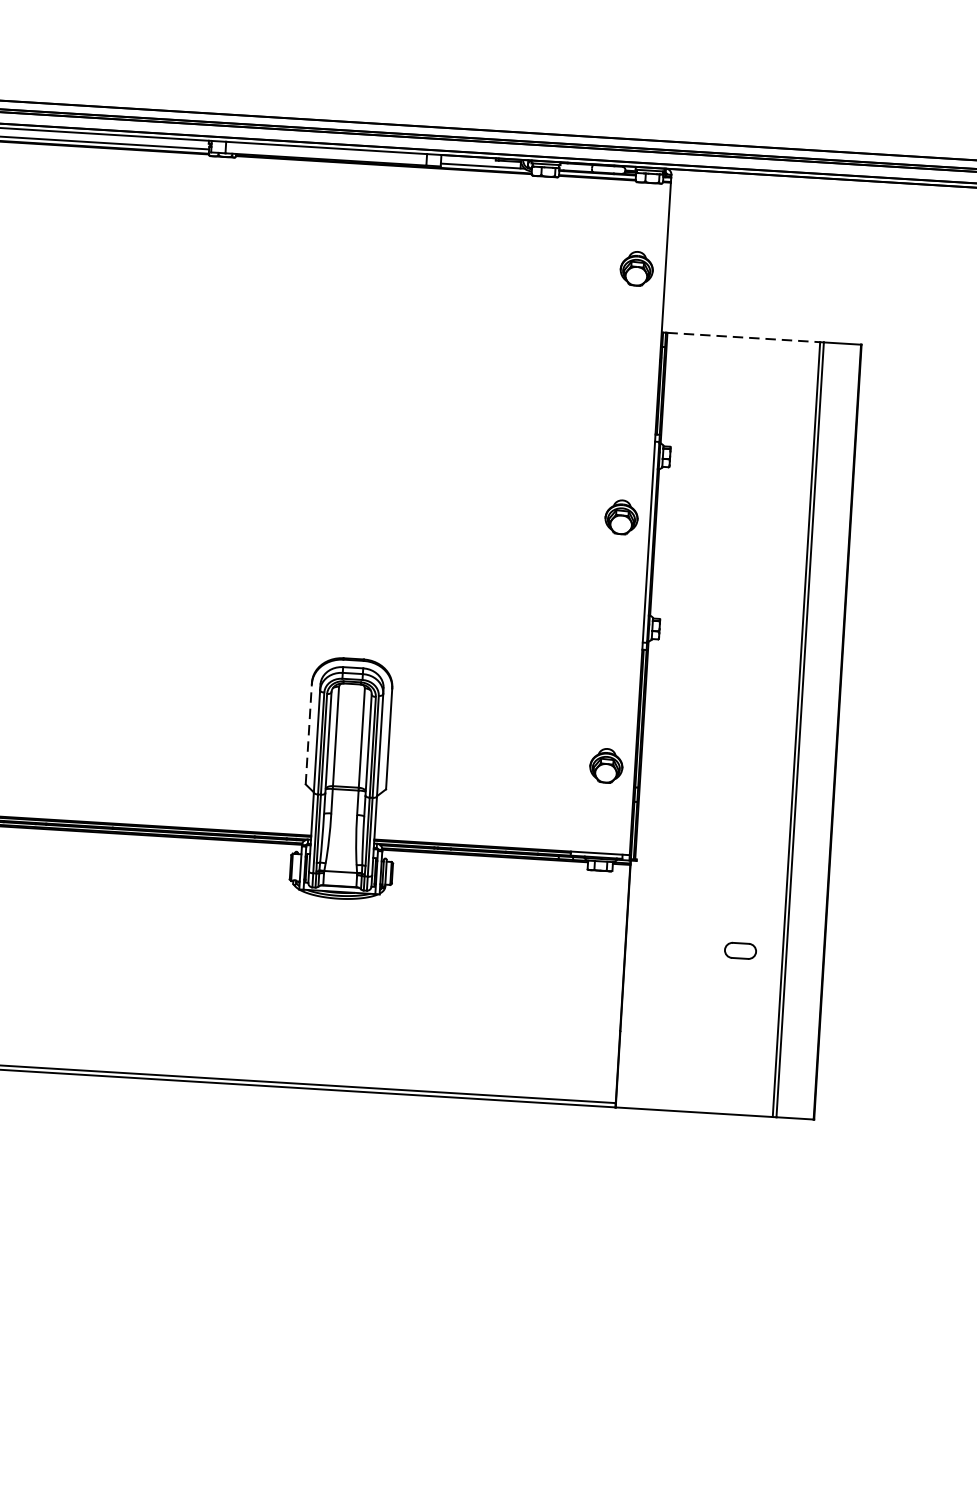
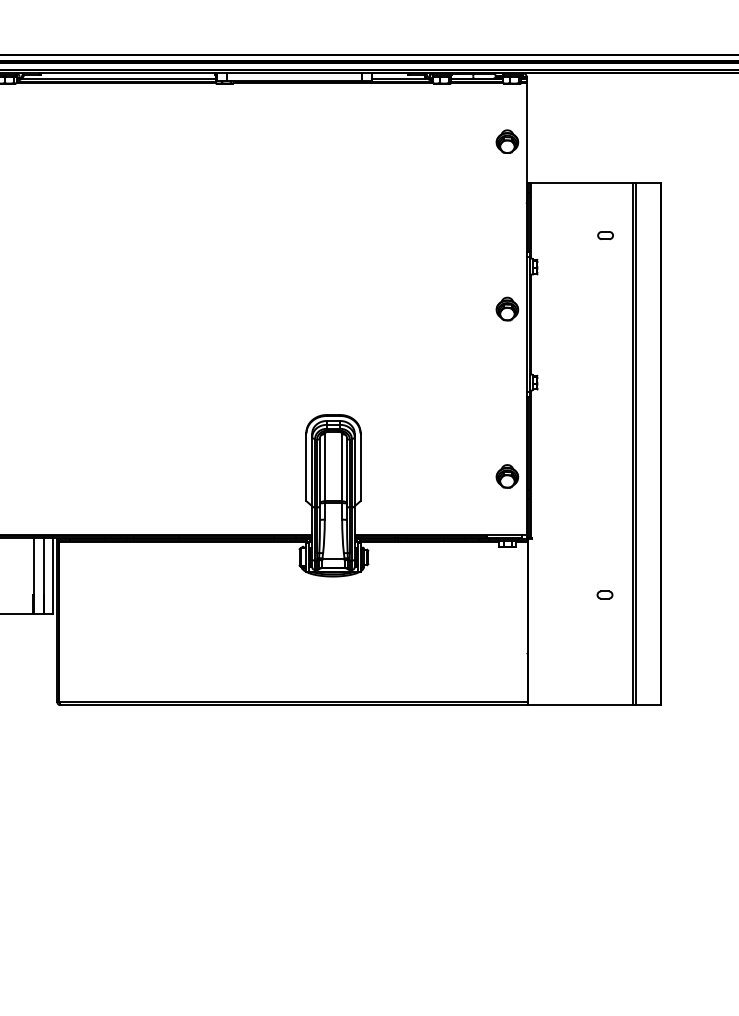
line: (744, 337) -> (582, 183), dashed -> solid
part: (773, 417) -> (605, 235), added
line: (308, 734) -> (306, 467), dashed -> solid
part: (739, 950) -> (604, 594), size x0.71

